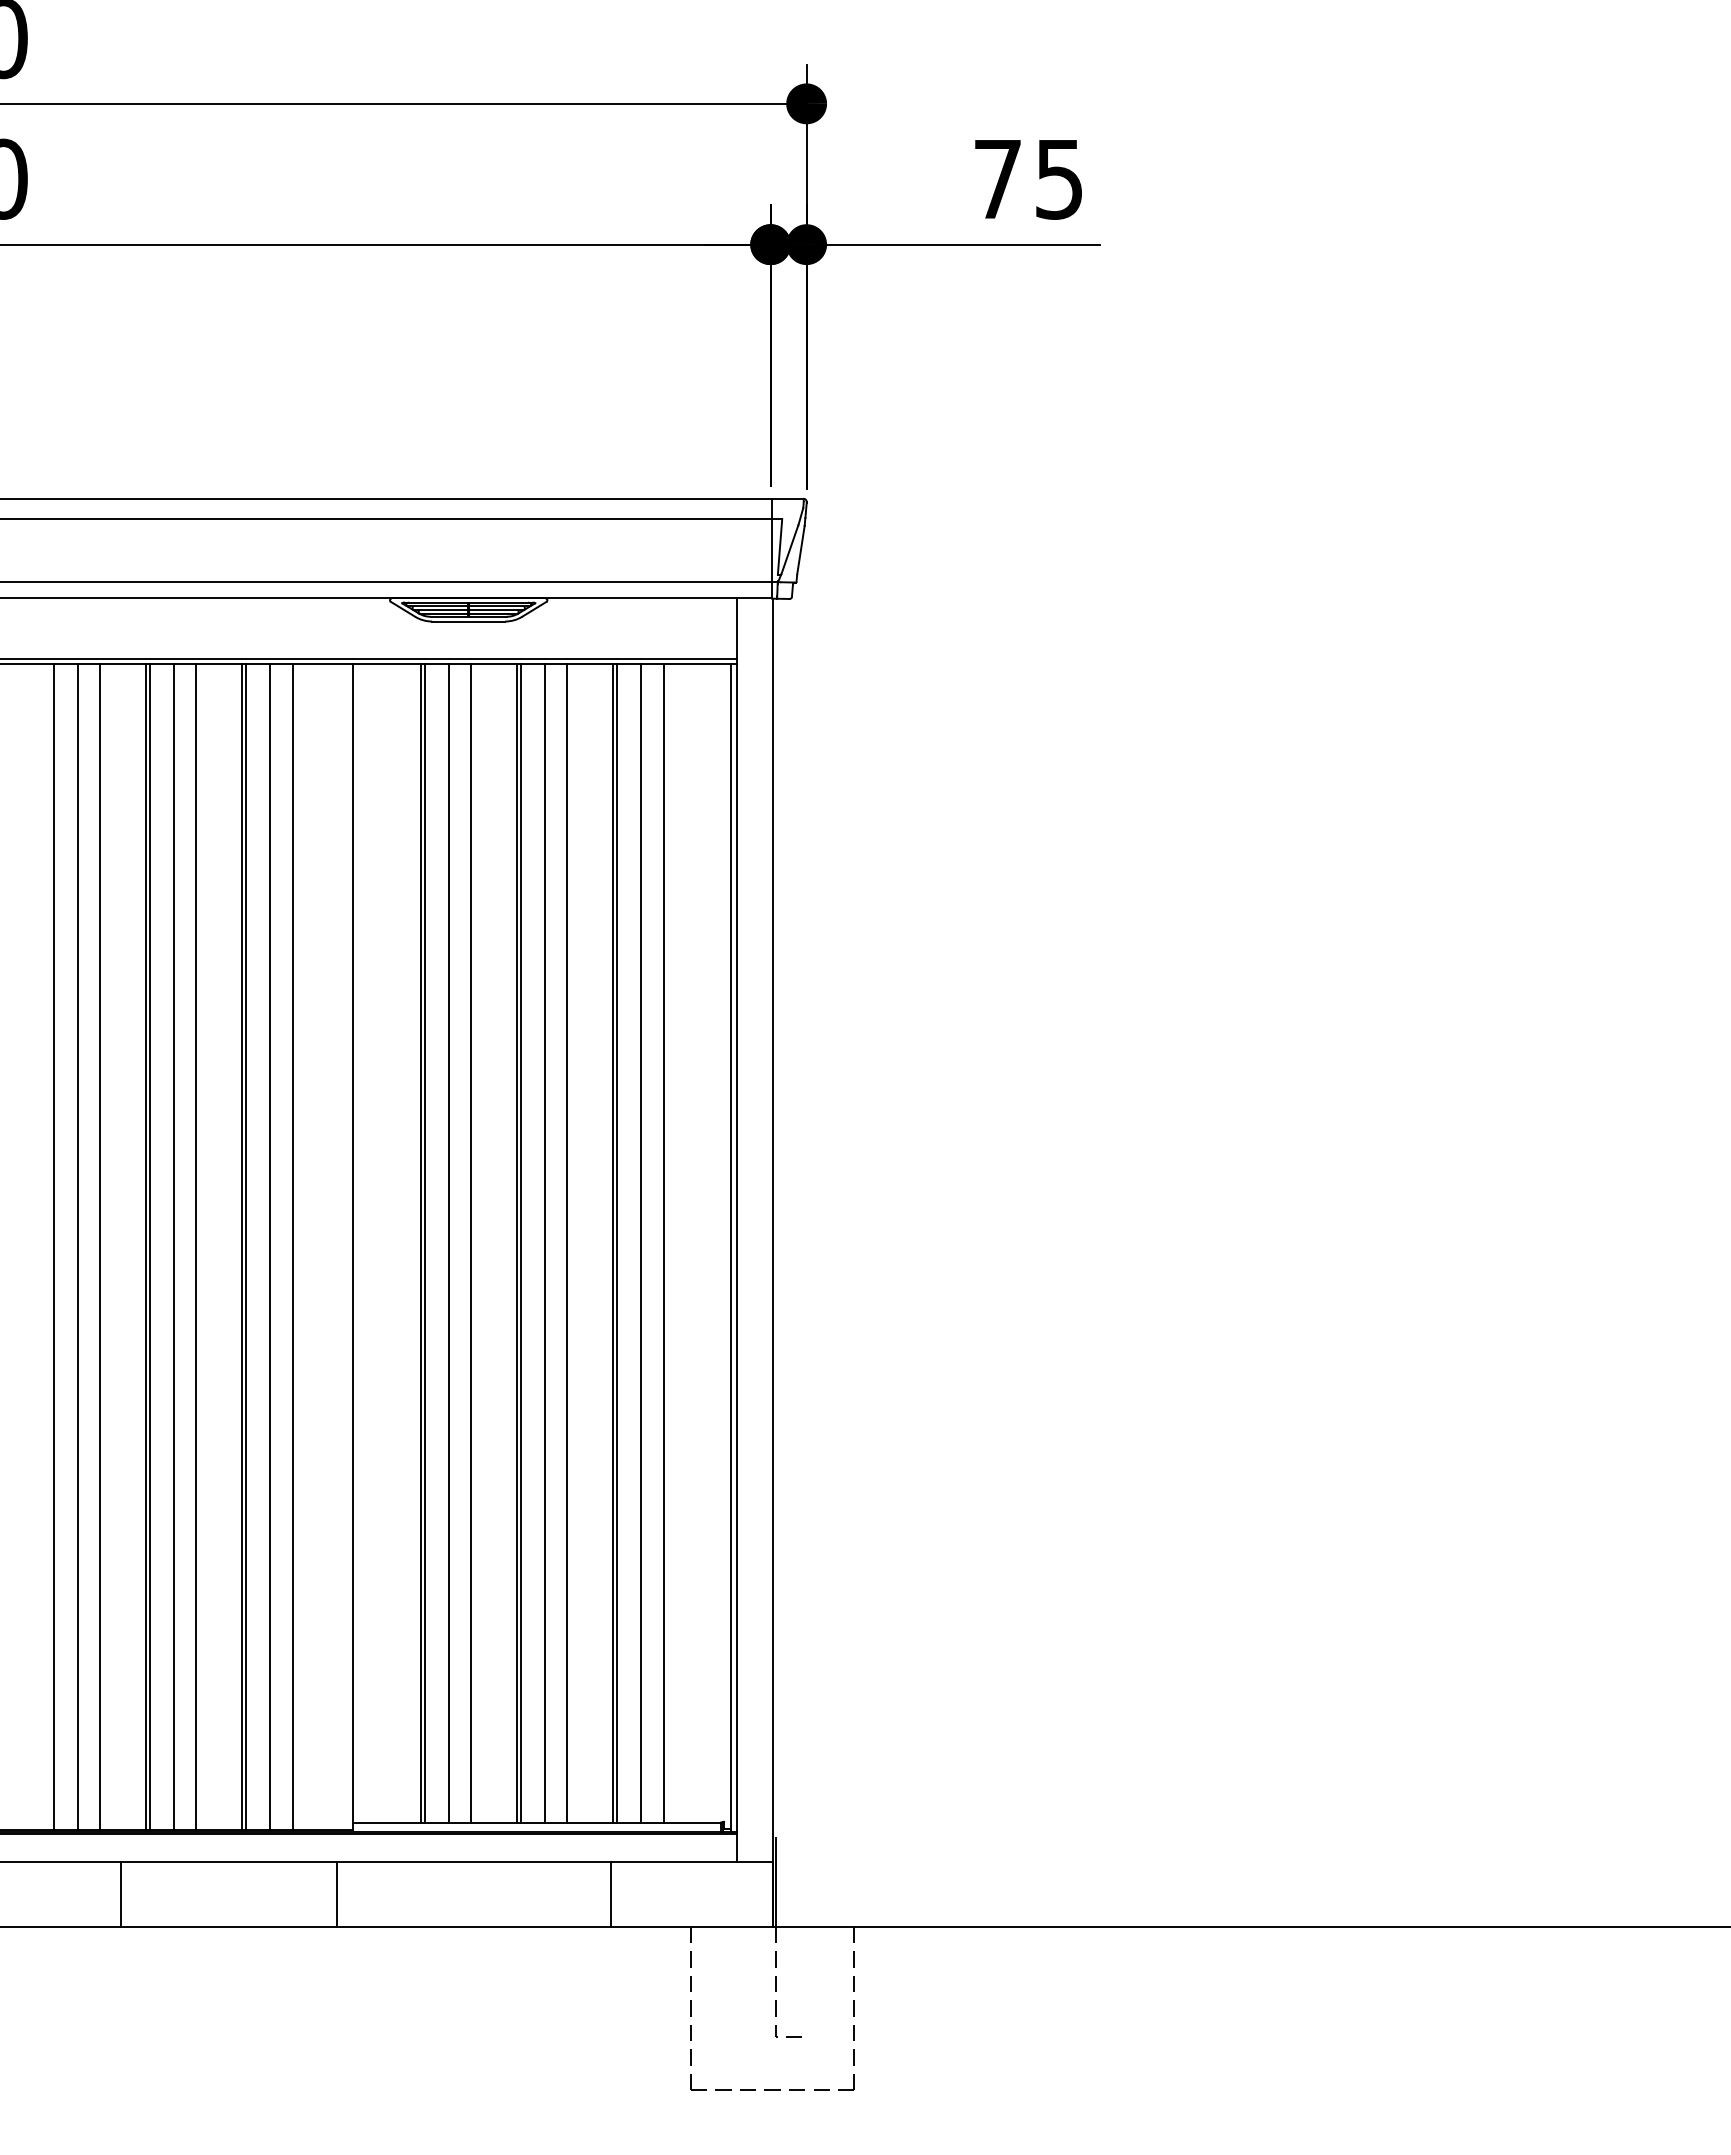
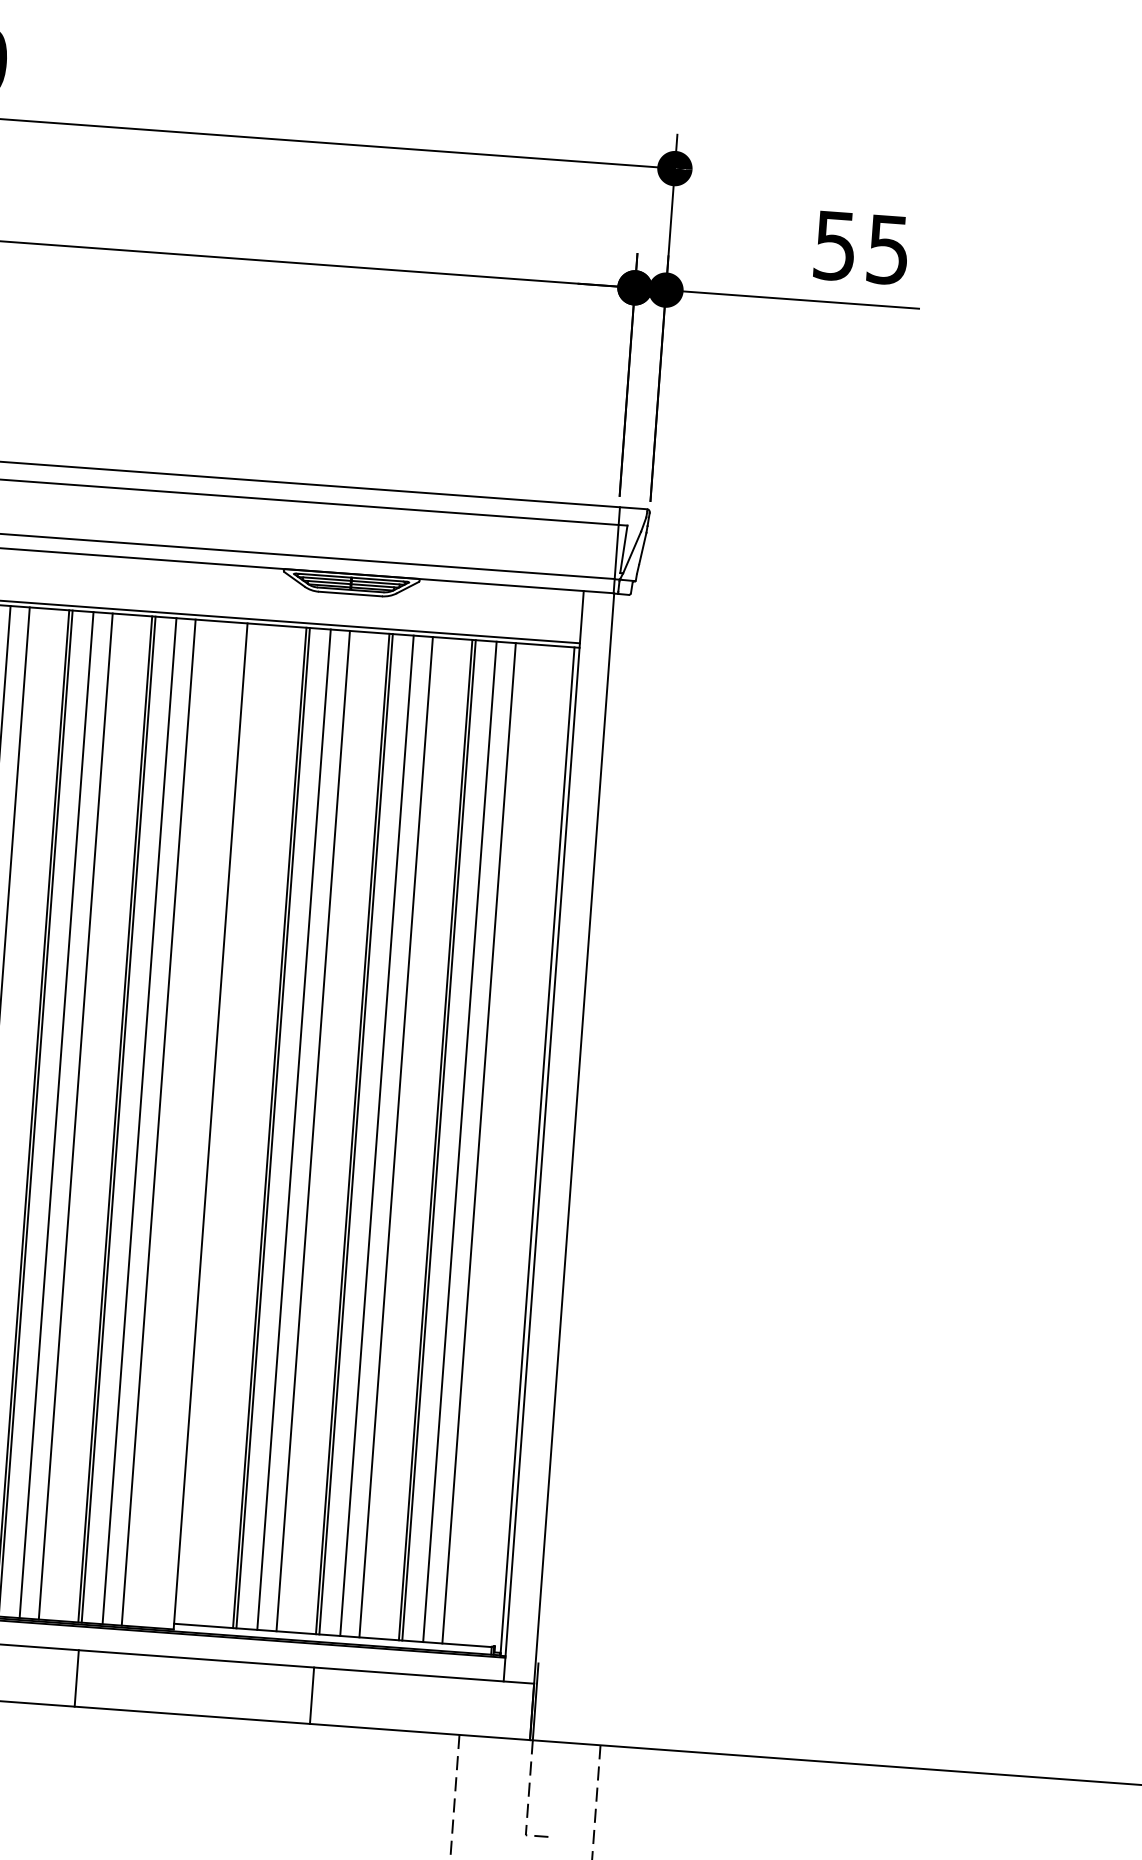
text: (997, 179) -> (834, 246), 75 -> 55
line: (337, 1893) -> (77, 1677), moved
line: (610, 1893) -> (311, 1695), moved

